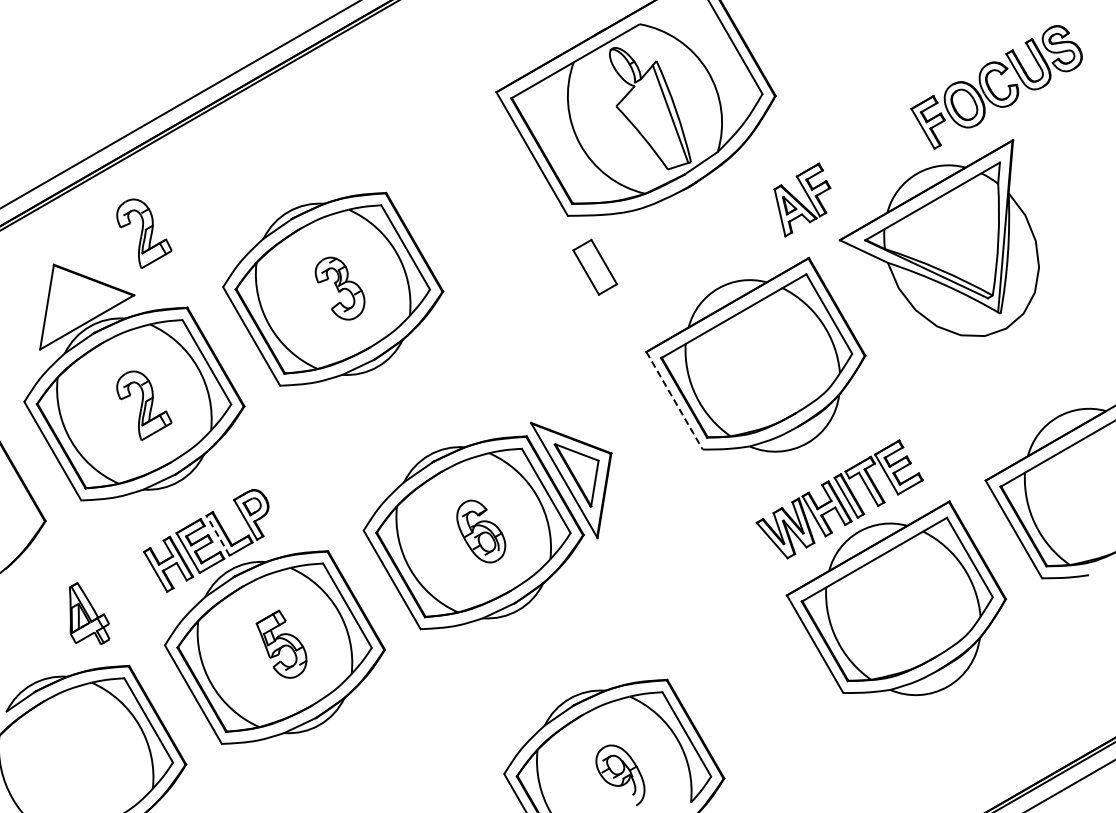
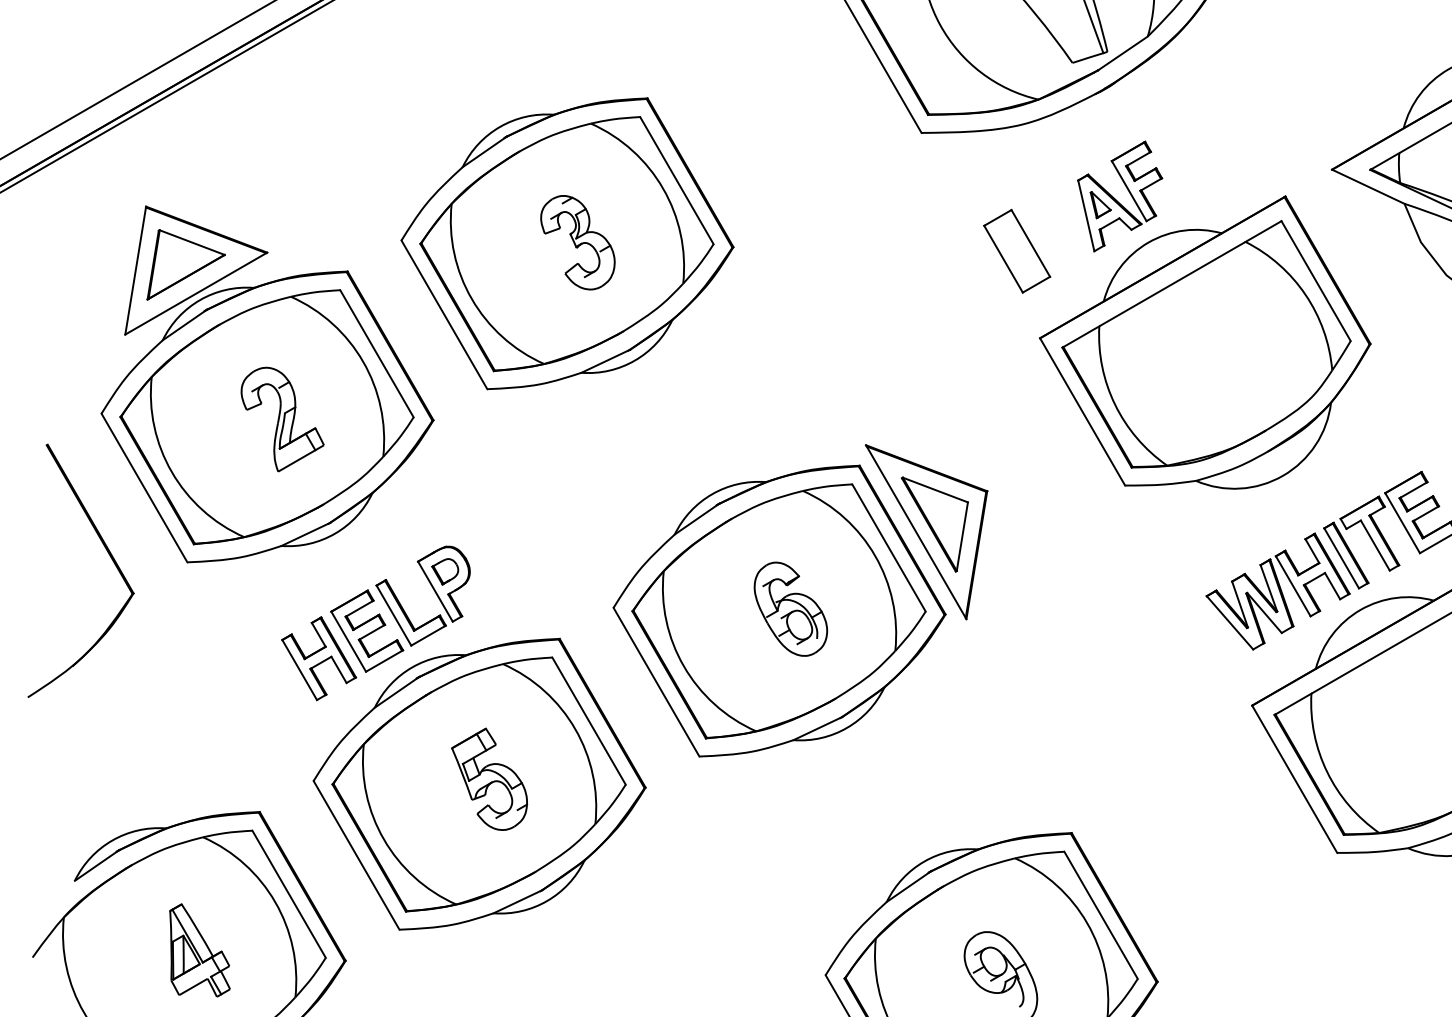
part: (802, 199) -> (1120, 195), moved
part: (144, 233) -> (282, 159), removed
part: (595, 266) -> (1017, 250), moved
part: (80, 303) -> (186, 265), added
line: (674, 401) -> (1082, 413), dashed -> solid
line: (218, 535) -> (394, 615), dashed -> solid
part: (89, 613) -> (199, 950), moved

